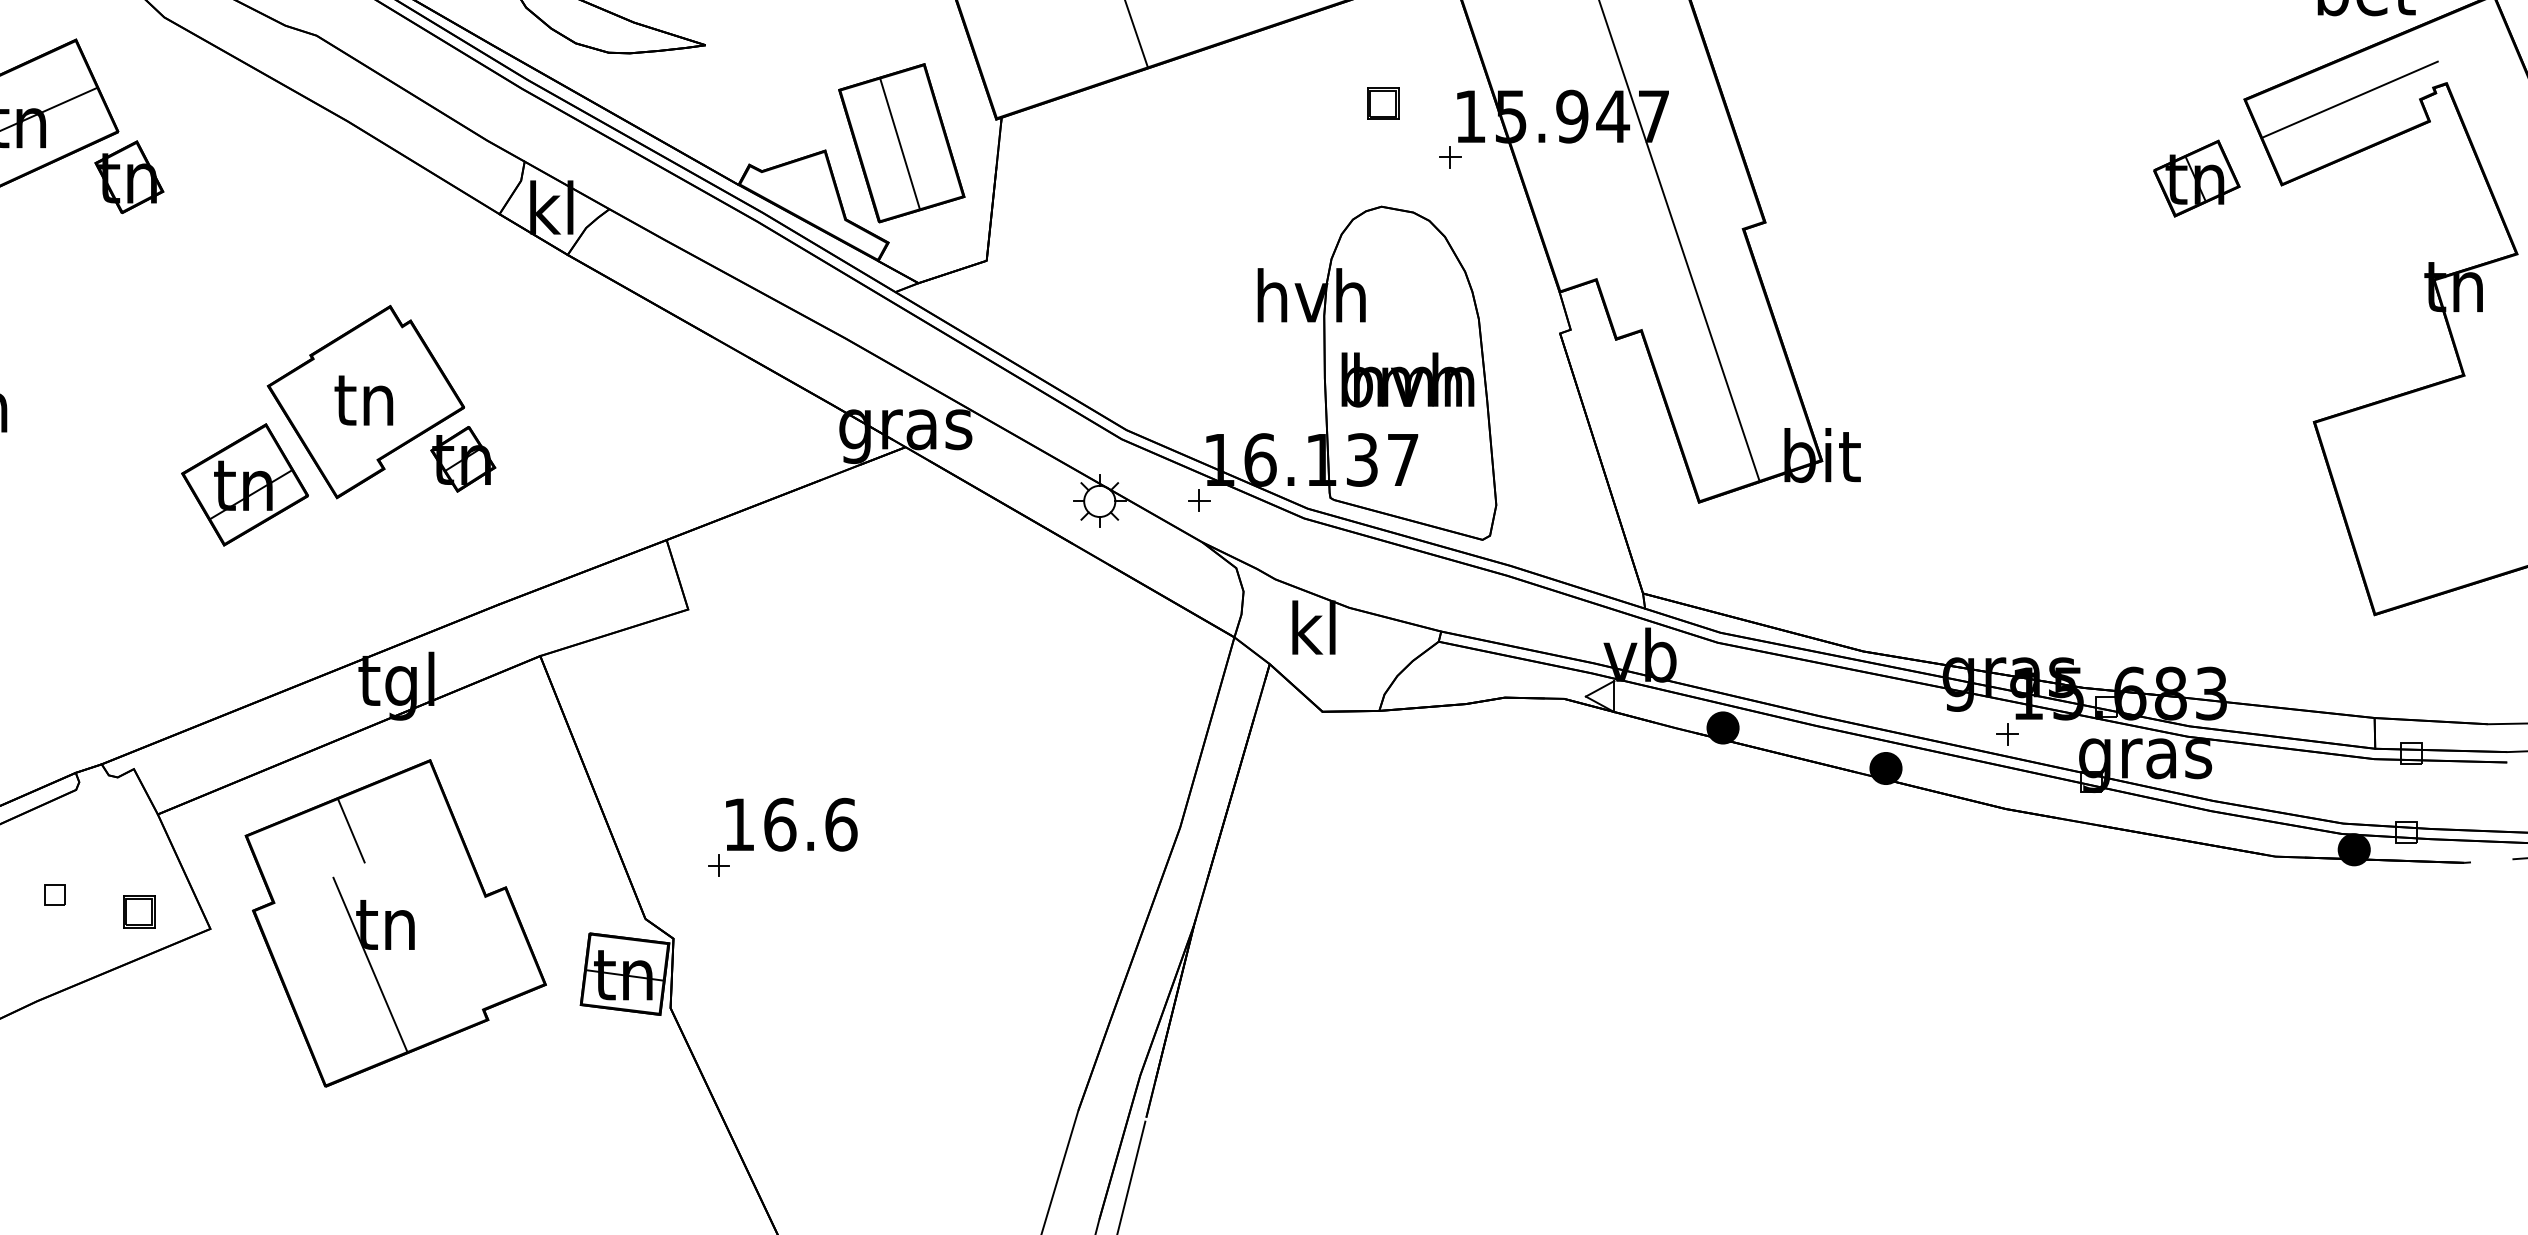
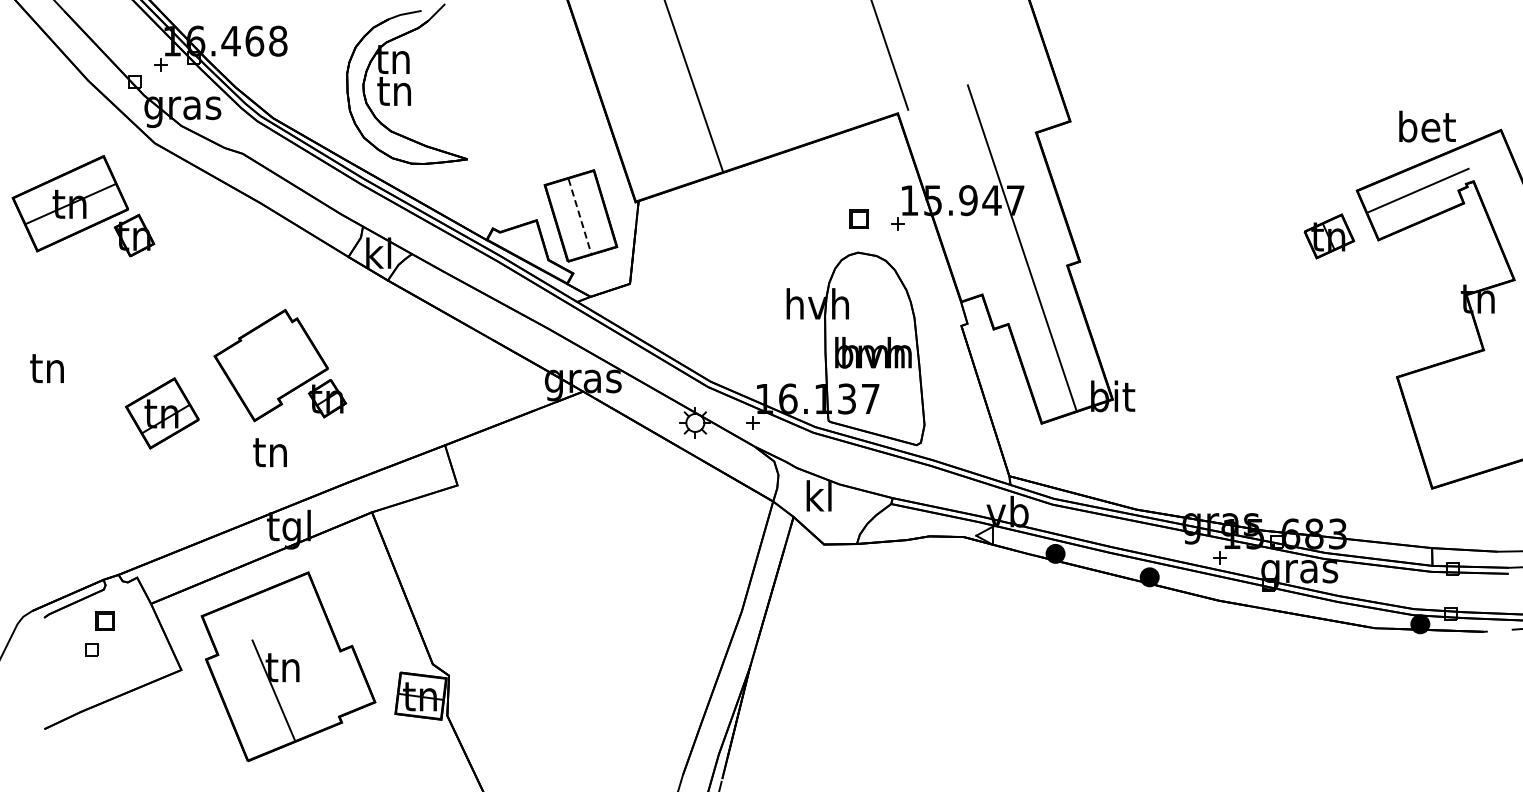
part: (1382, 102) -> (858, 218), moved
line: (899, 144) -> (579, 216), solid -> dashed
text: (362, 400) -> (269, 452), moved
part: (245, 485) -> (162, 413), moved
line: (350, 831) -> (262, 613), removed
part: (781, 836) -> (511, 616), removed
part: (137, 910) -> (104, 620), moved

